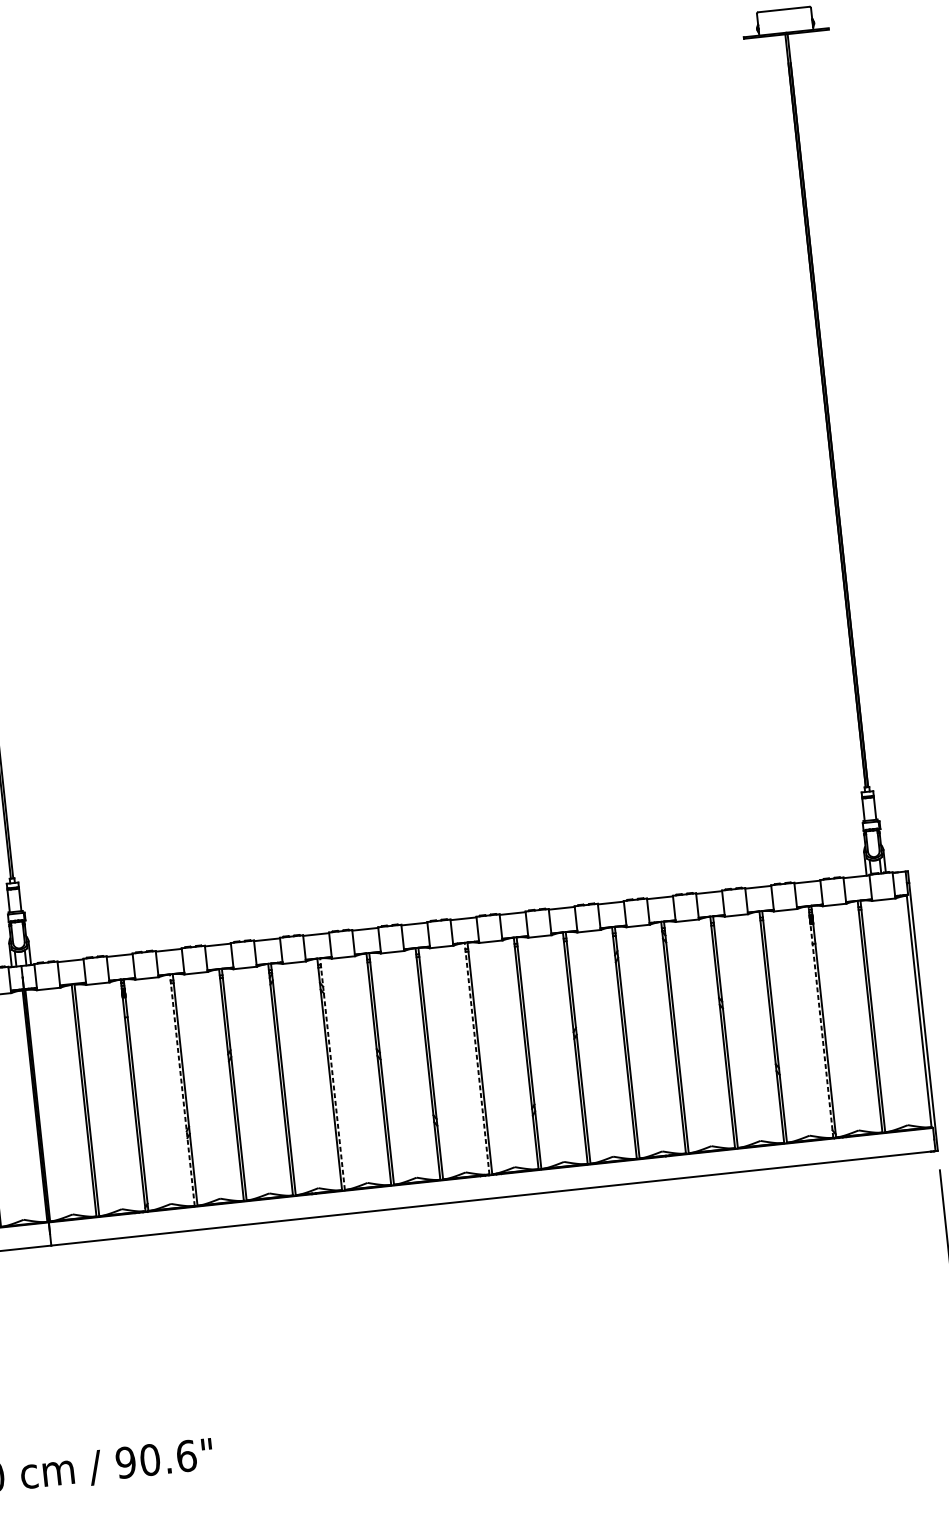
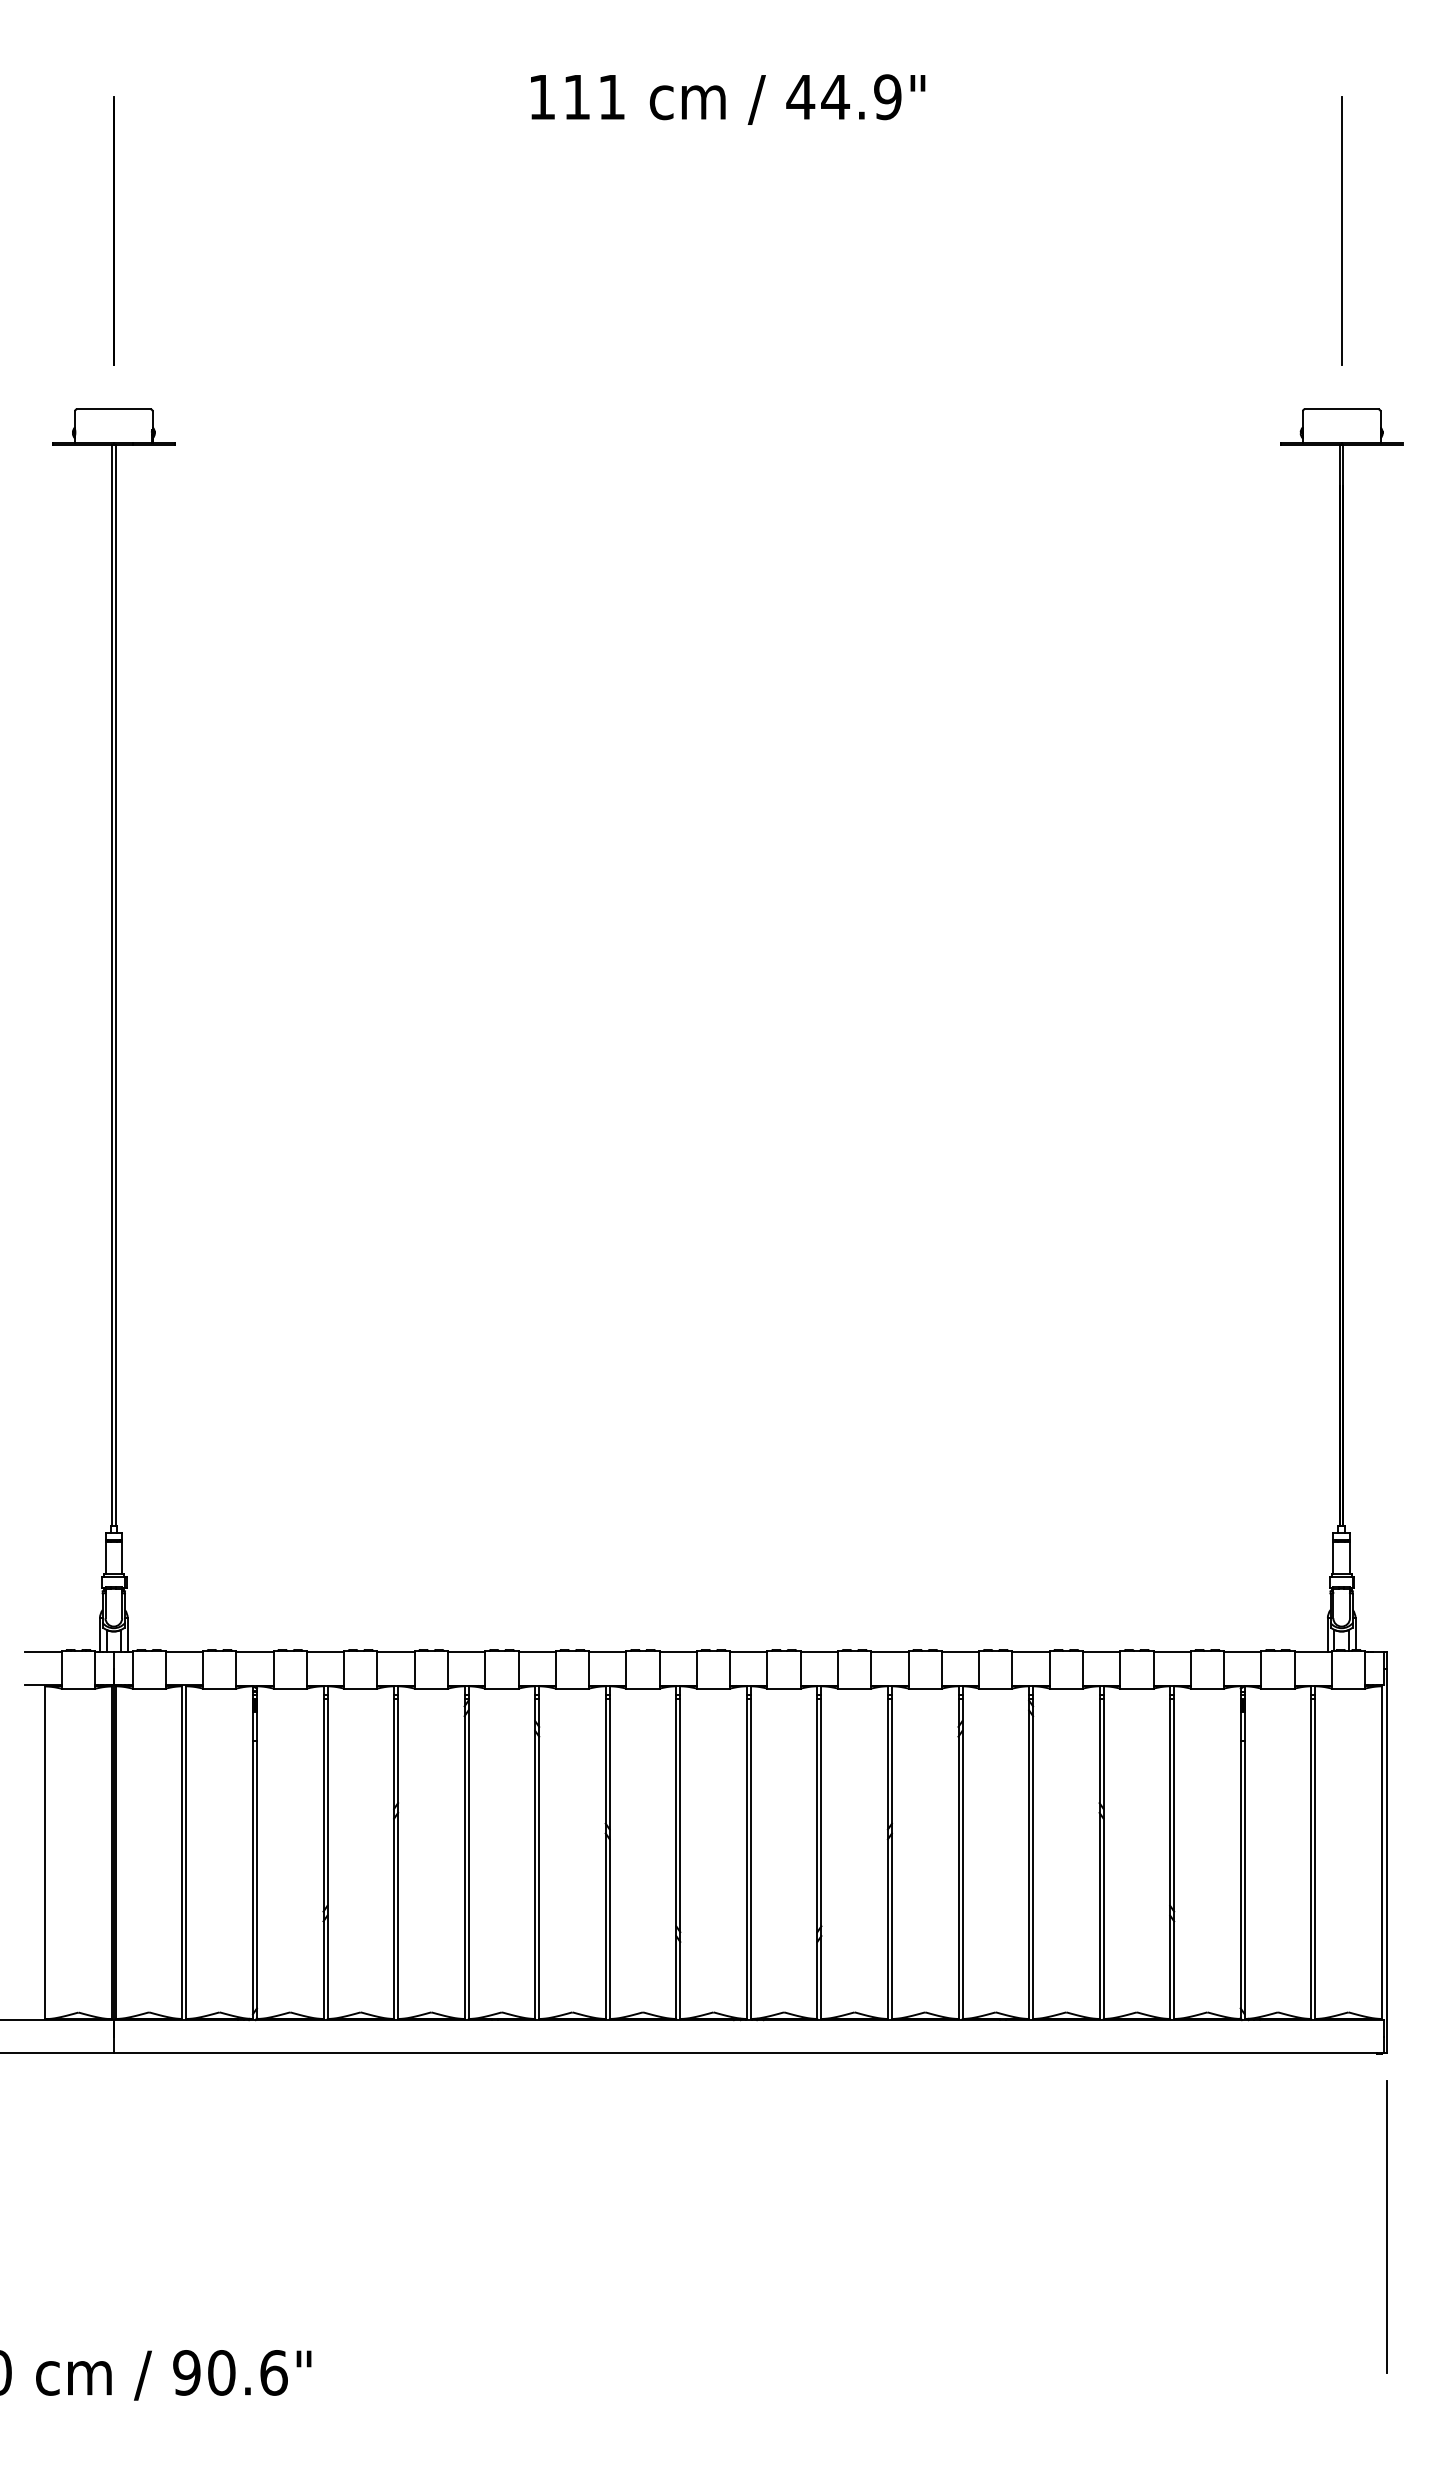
line: (820, 1021) -> (1240, 1852), dashed -> solid
line: (476, 1058) -> (746, 1852), dashed -> solid
line: (332, 1074) -> (539, 1852), dashed -> solid
line: (182, 1090) -> (323, 1852), dashed -> solid

